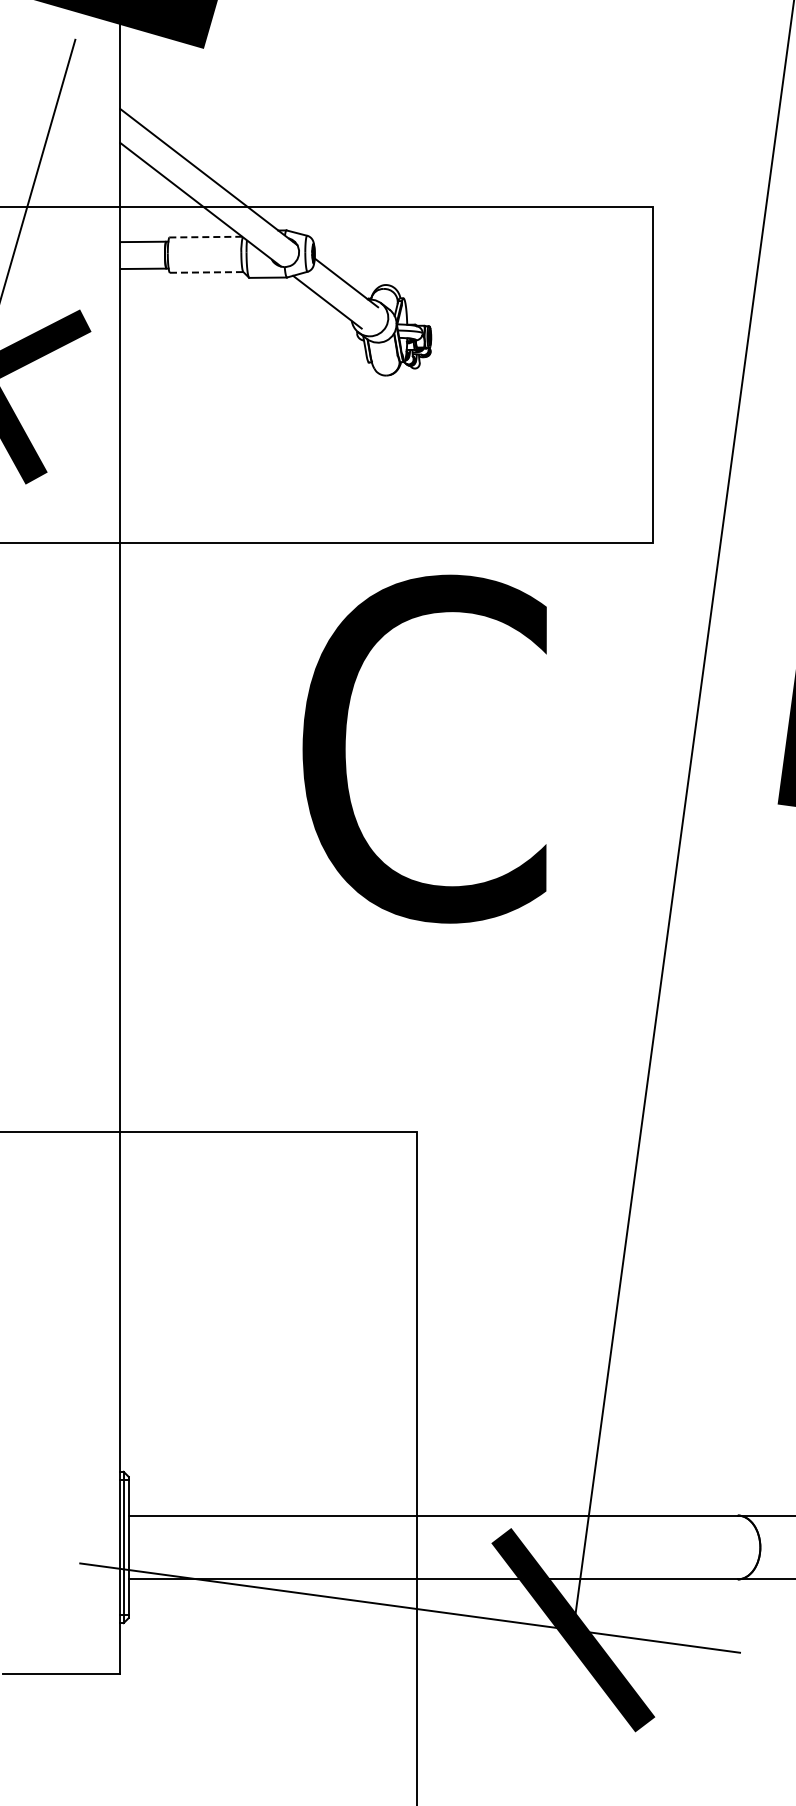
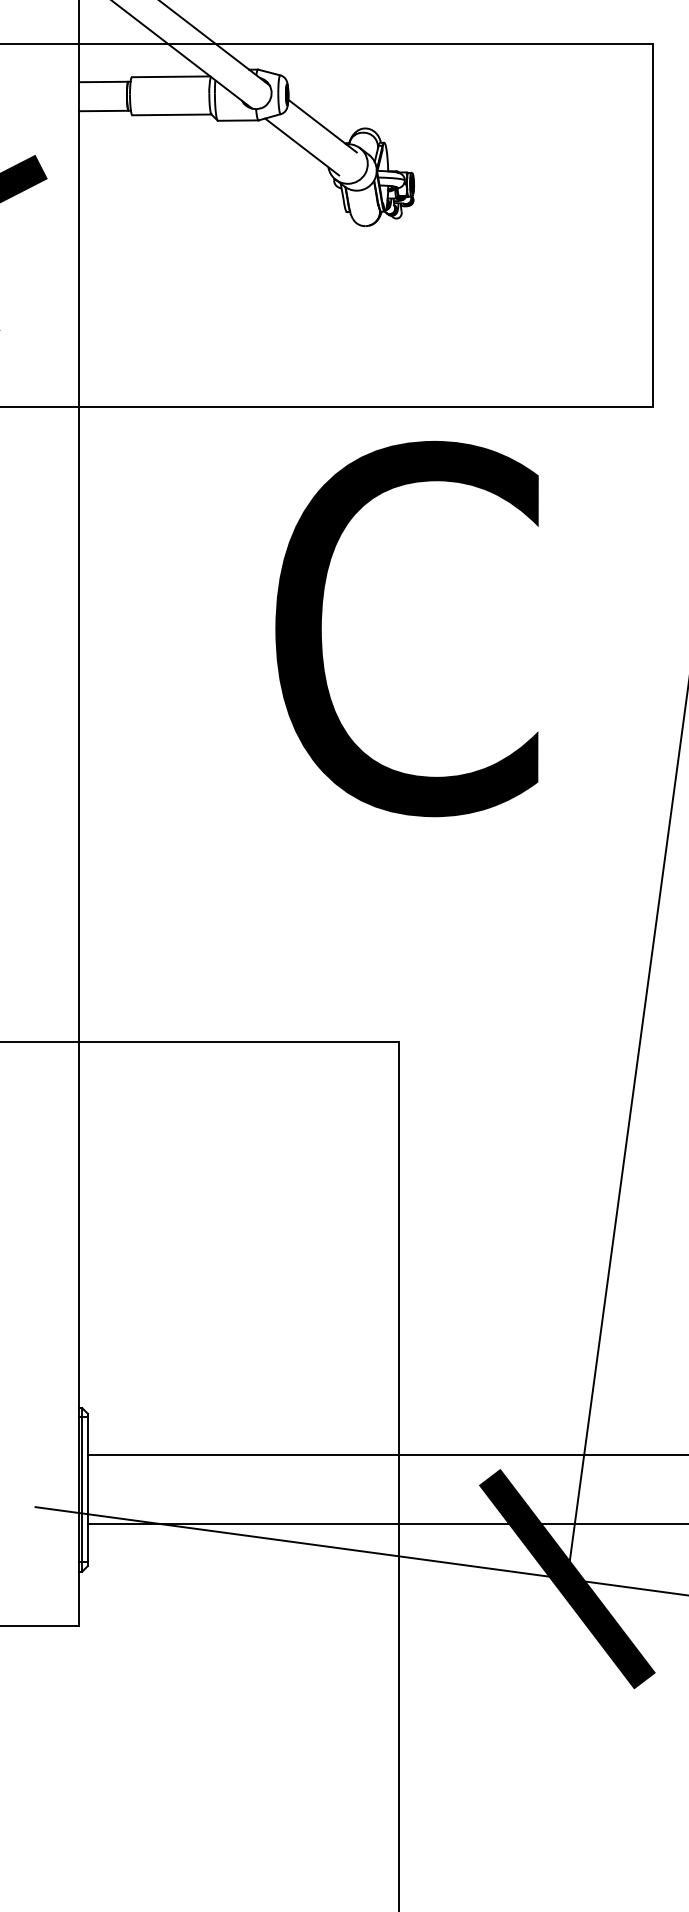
line: (205, 237) -> (170, 77), dashed -> solid
line: (206, 272) -> (171, 114), dashed -> solid

